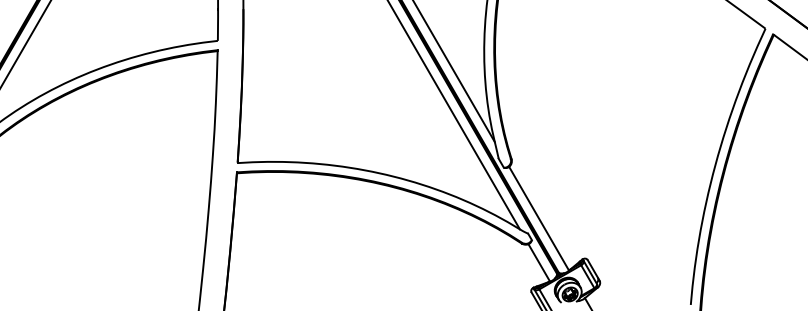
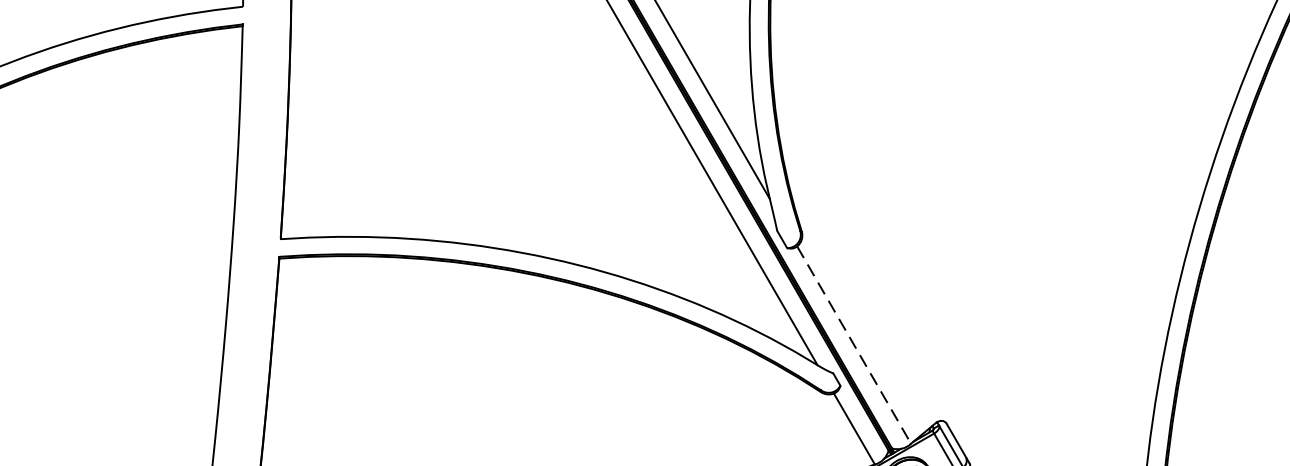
line: (539, 218) -> (854, 344), solid -> dashed

